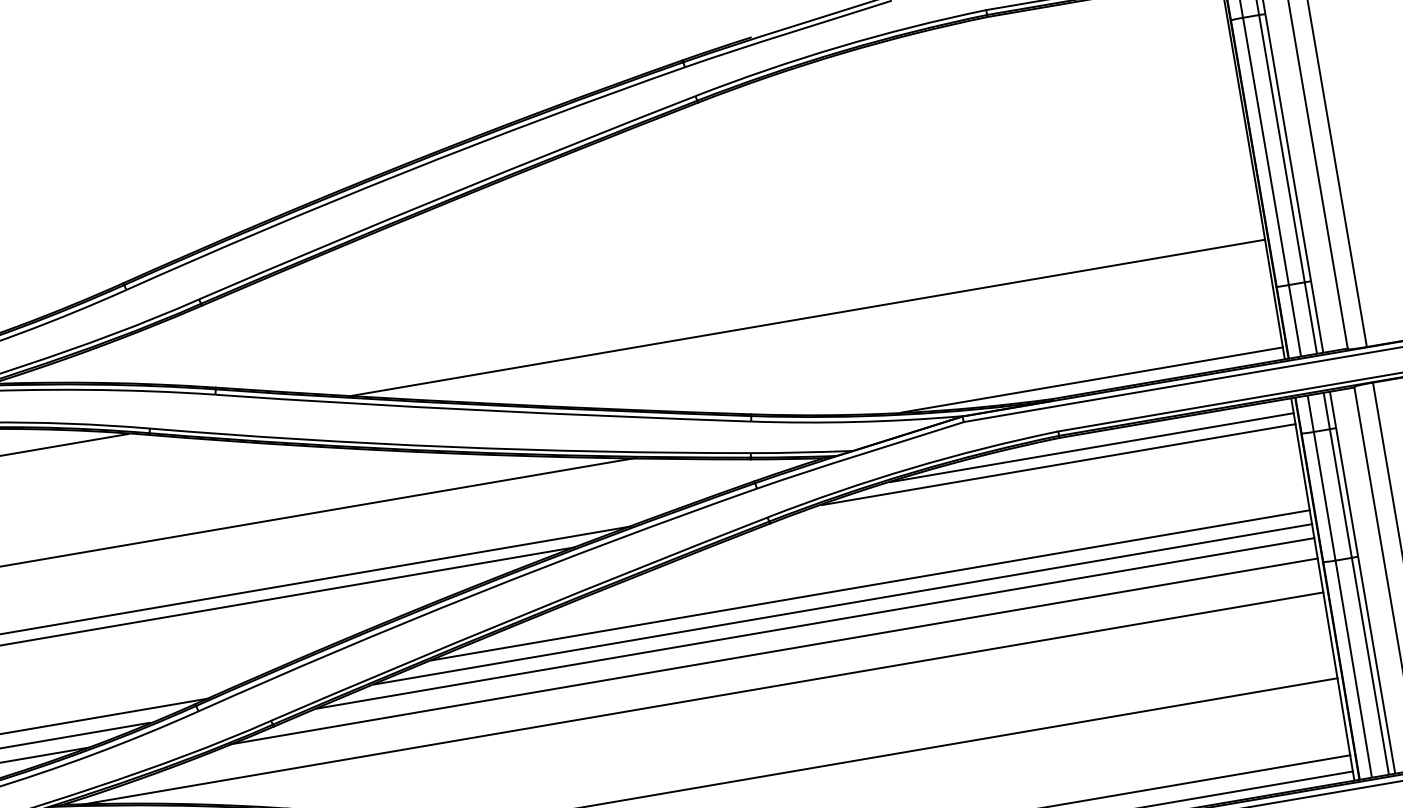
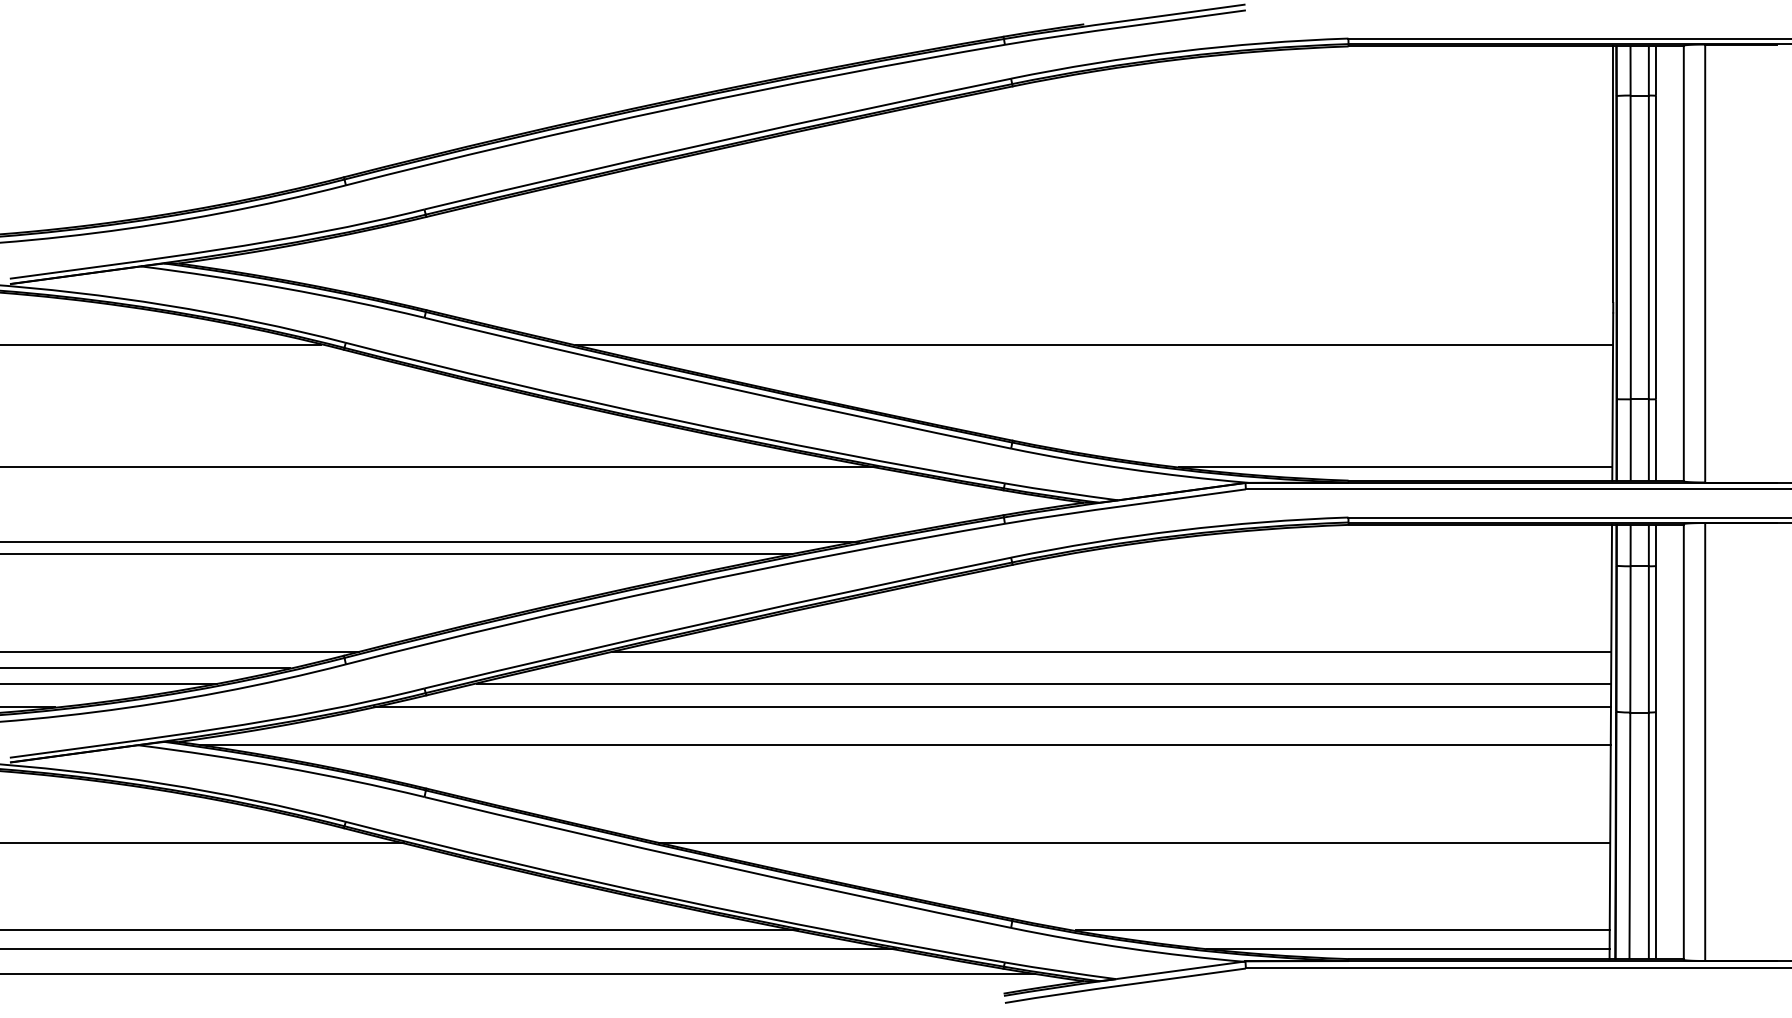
line: (1091, 447) -> (1382, 541), removed
line: (1058, 464) -> (1342, 554), removed
line: (843, 604) -> (1078, 667), removed

